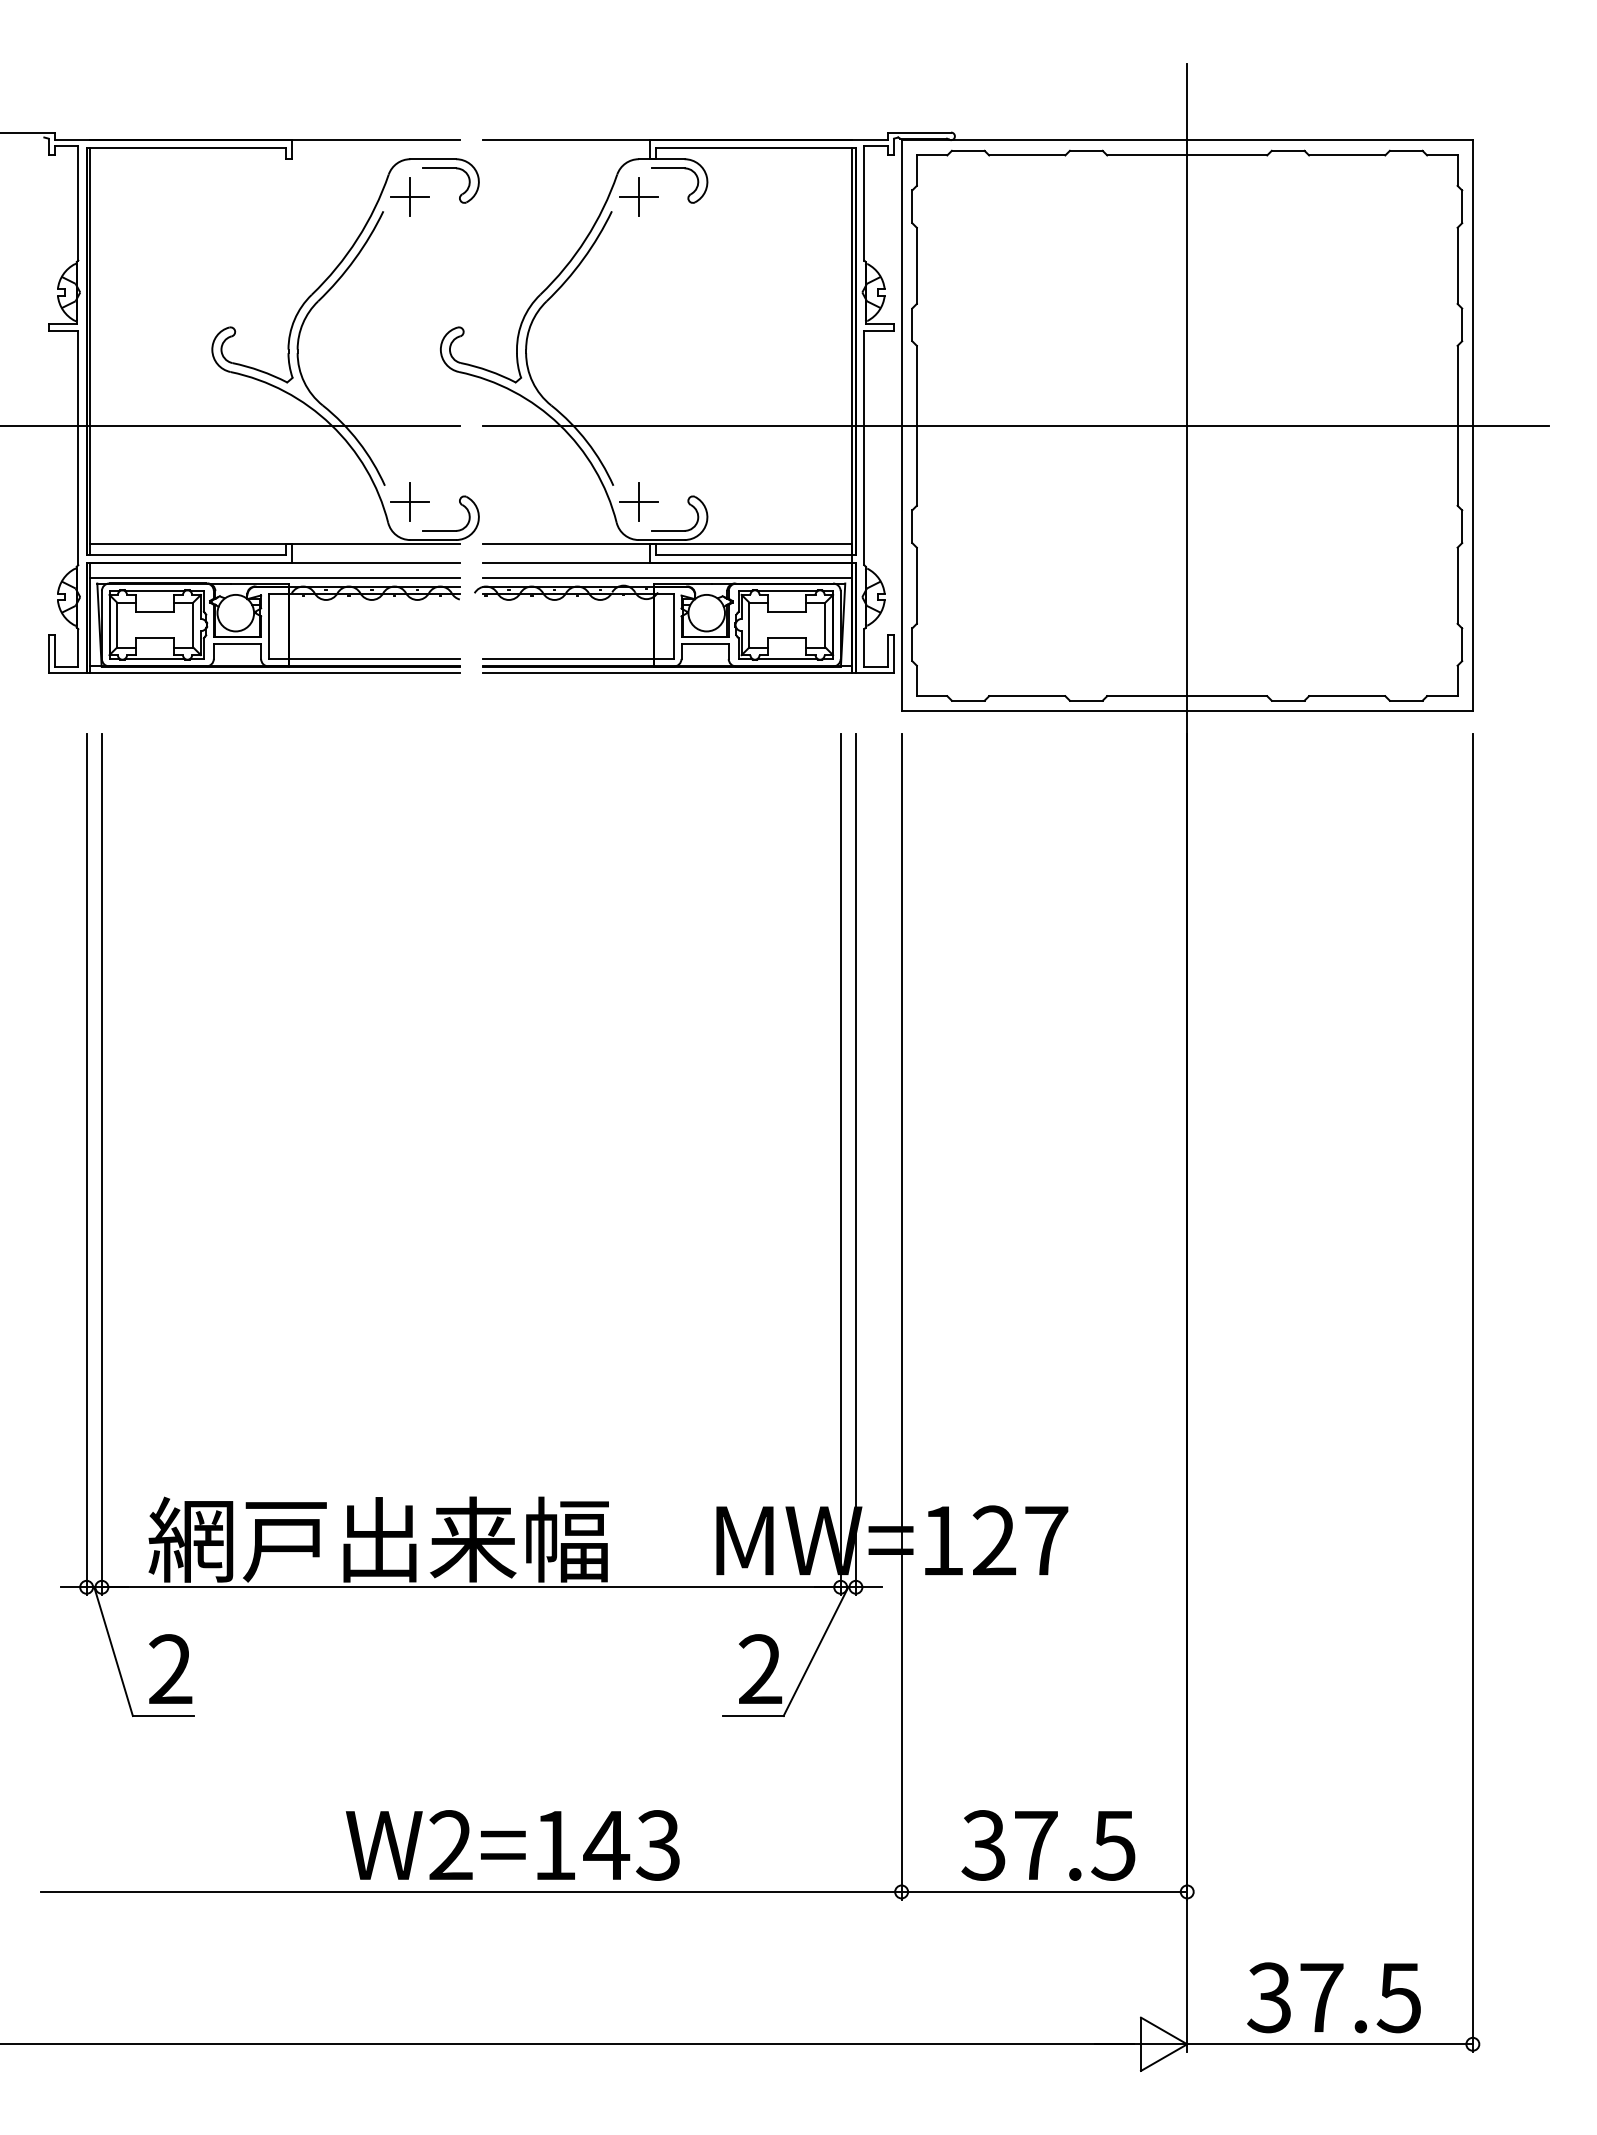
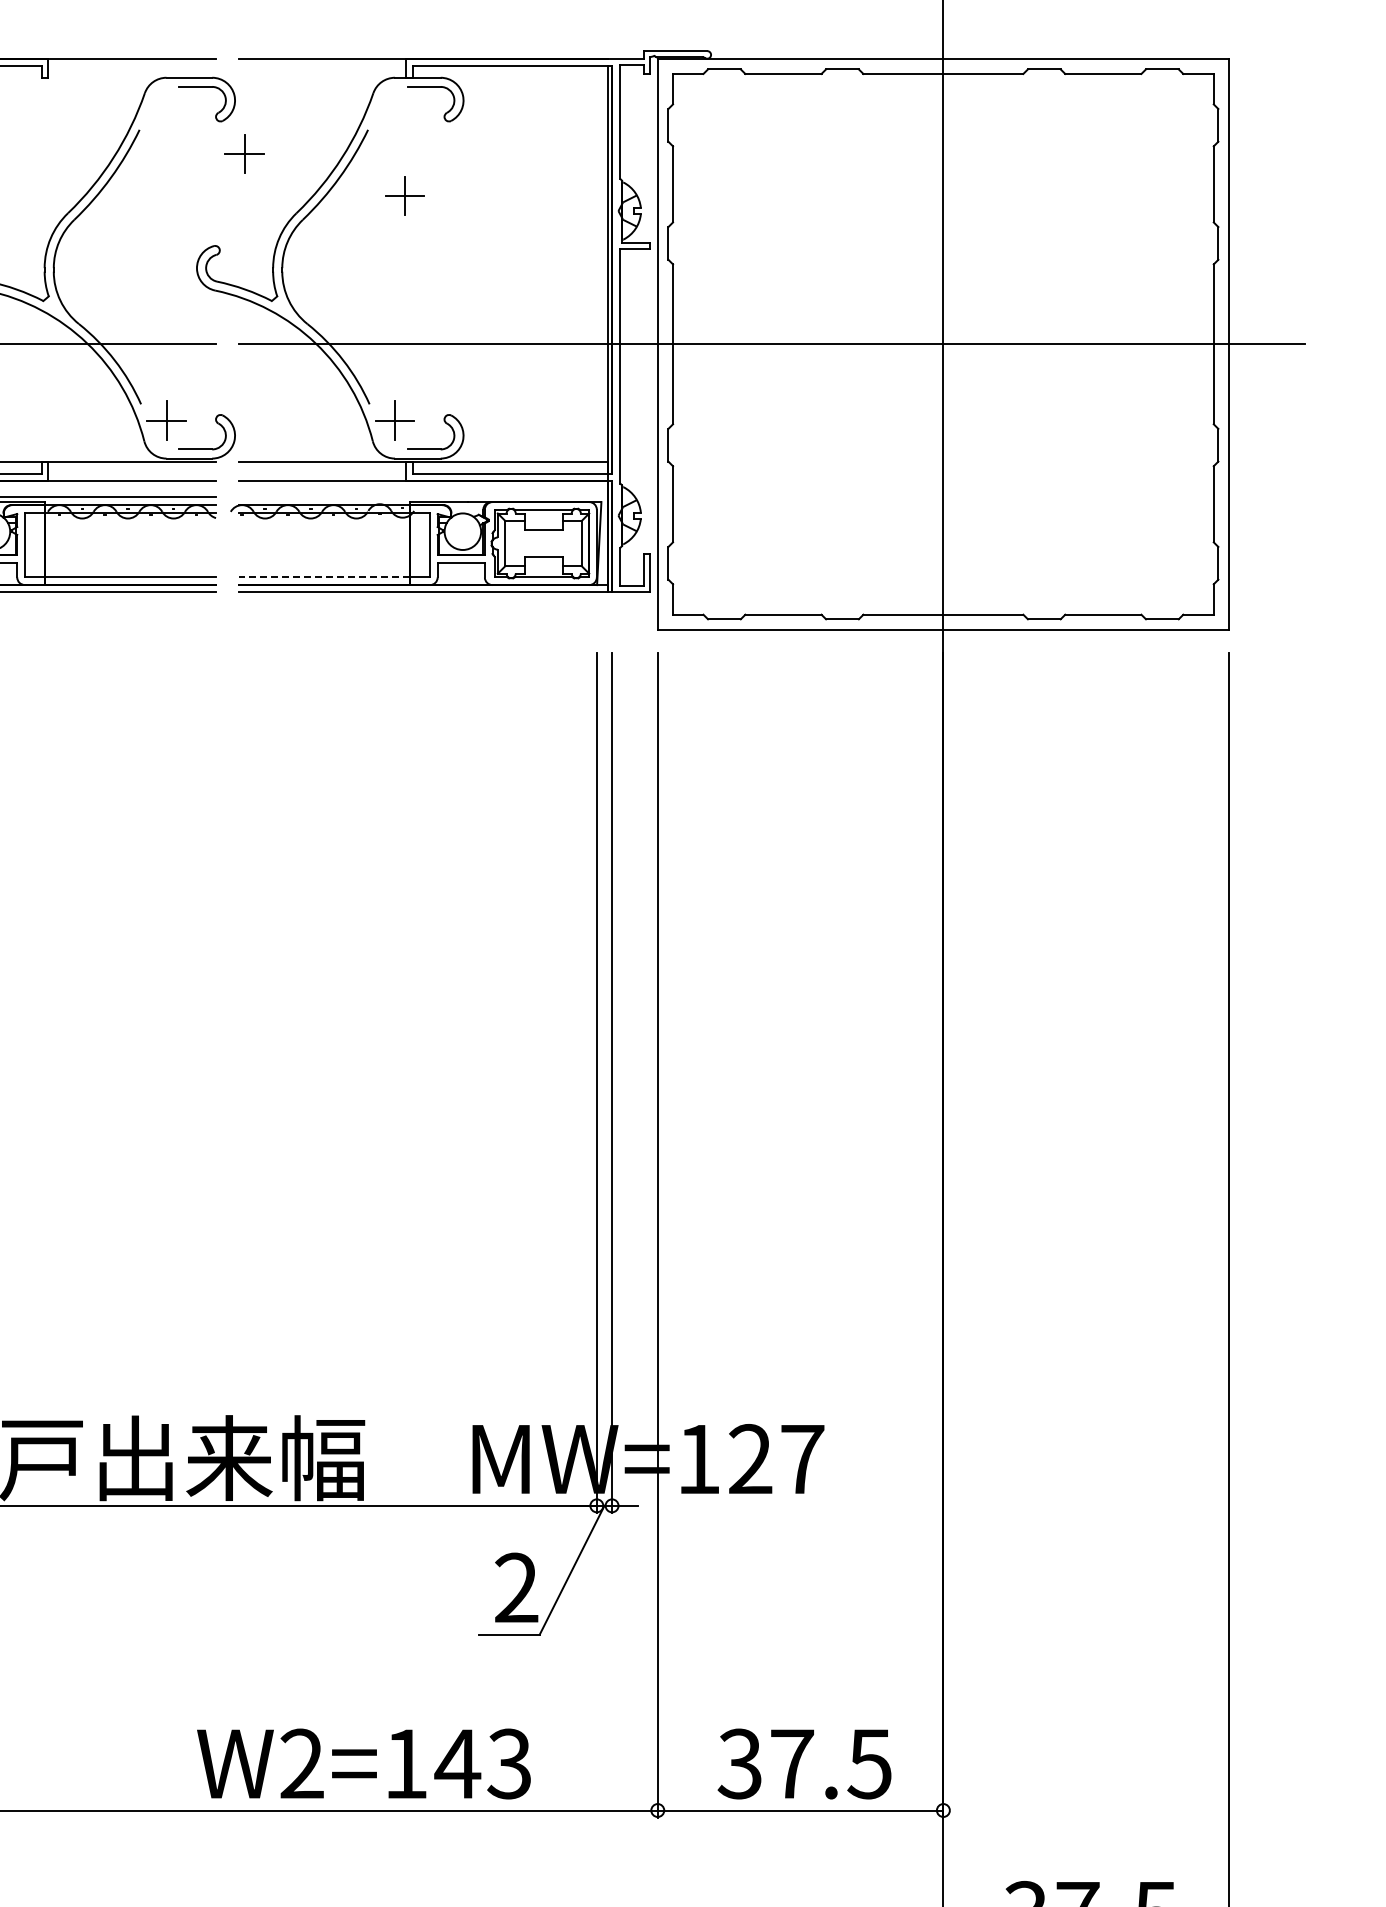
part: (409, 196) -> (243, 153), moved
part: (638, 196) -> (404, 195), moved
line: (667, 578) -> (423, 497), removed
line: (568, 658) -> (324, 577), solid -> dashed
text: (512, 1845) -> (363, 1764), moved

